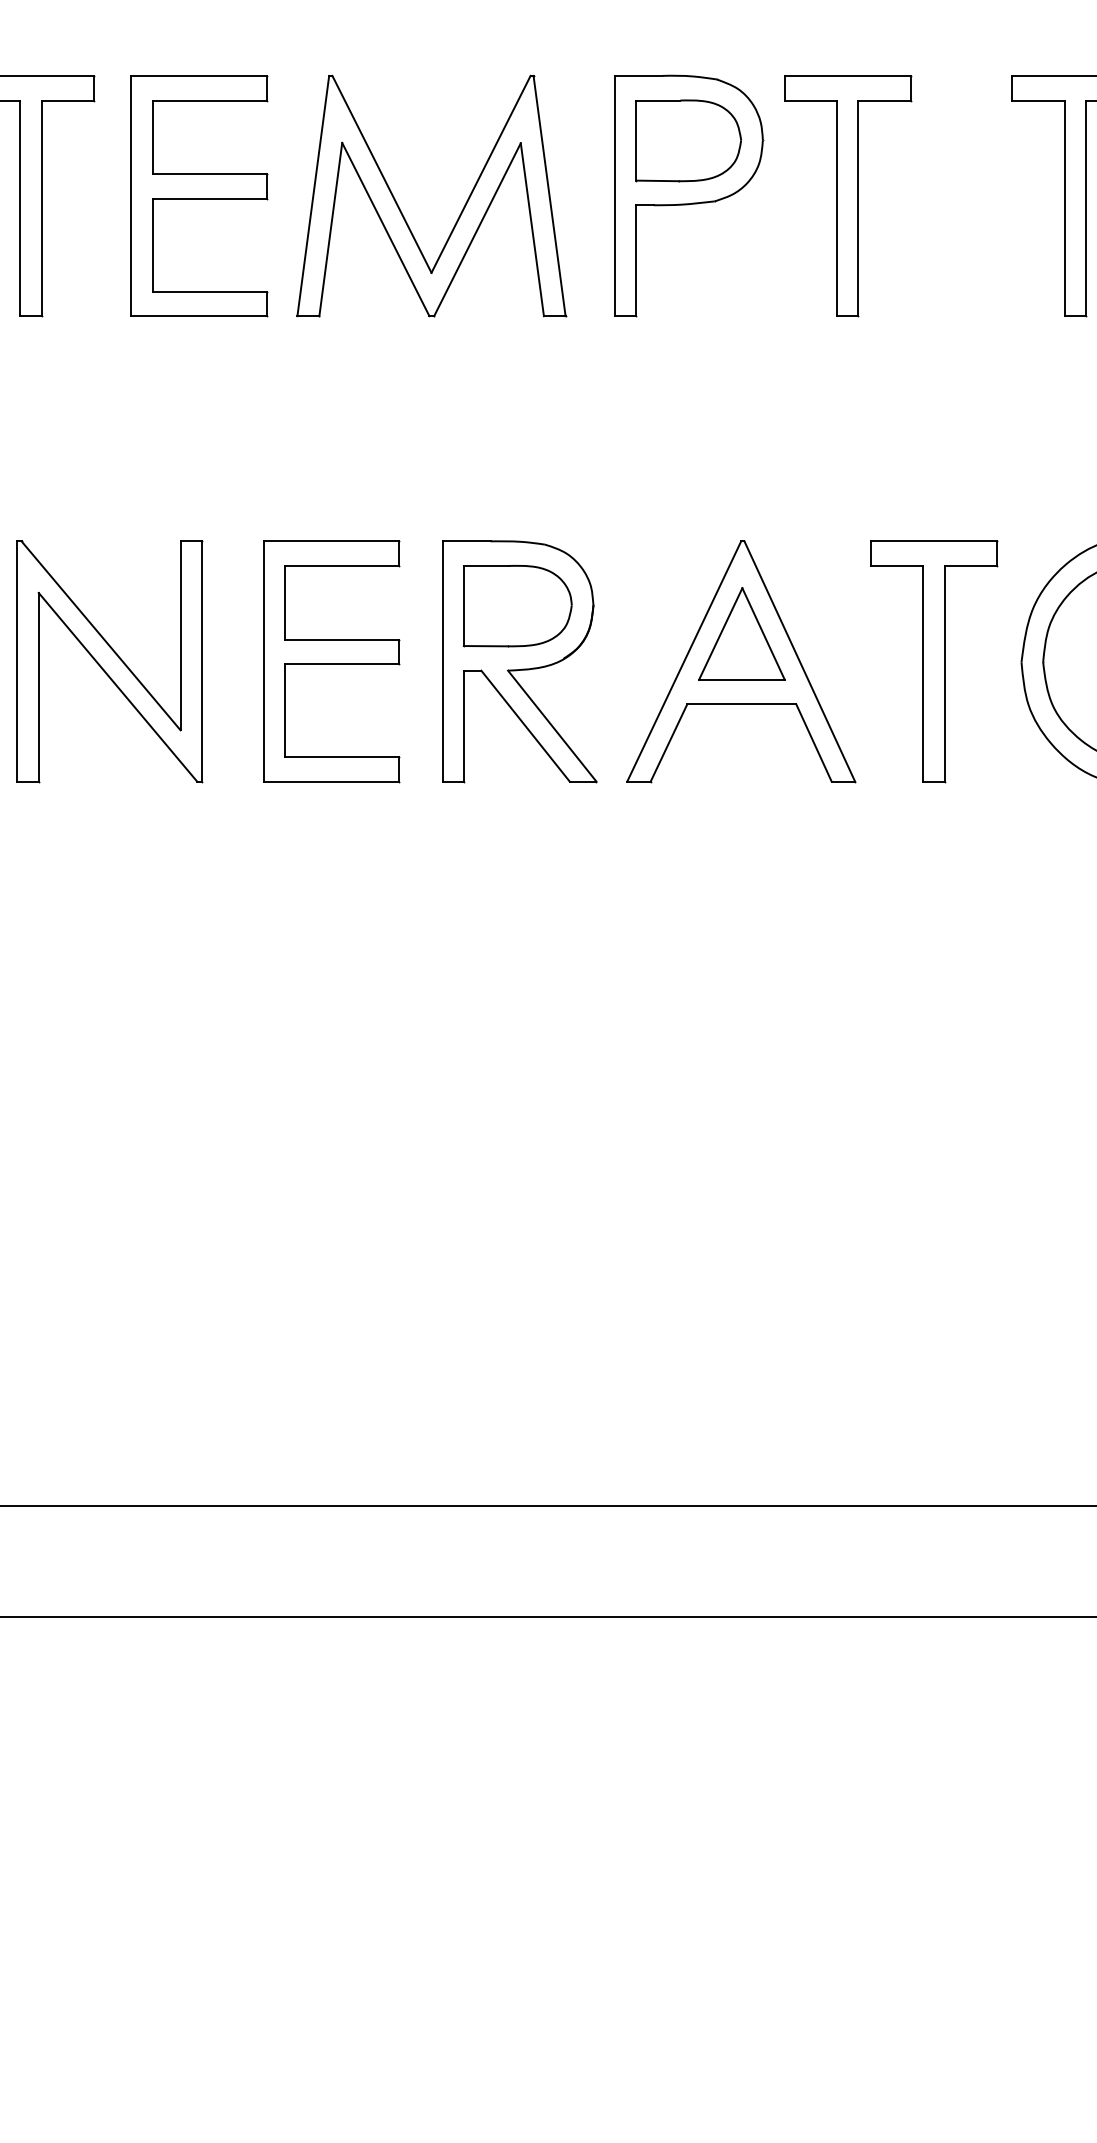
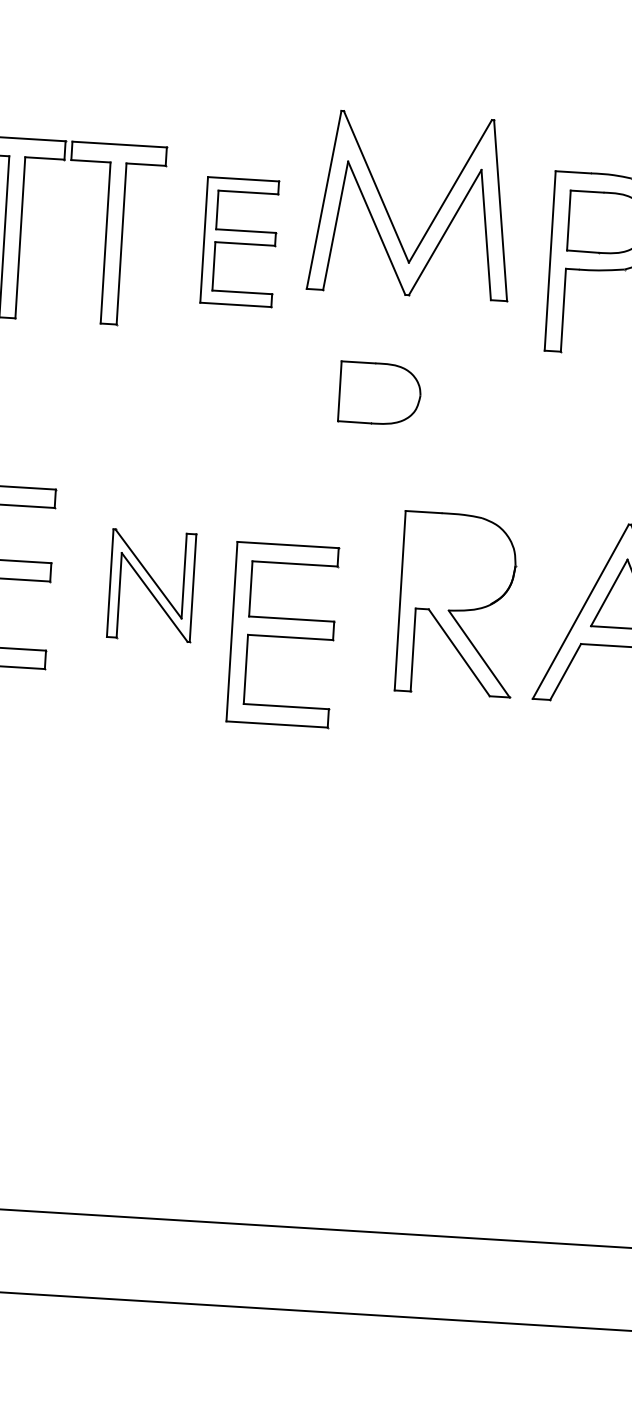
part: (199, 196) -> (239, 242), size x0.7
part: (401, 210) -> (389, 214), moved
part: (517, 606) -> (379, 394), moved
part: (109, 661) -> (151, 585), size x0.6
part: (331, 661) -> (282, 634), moved

